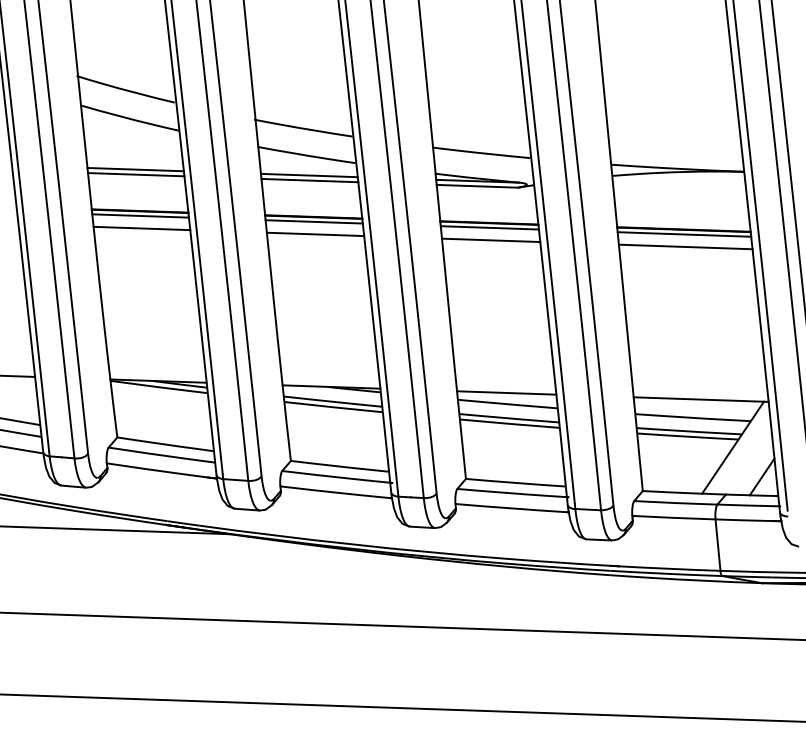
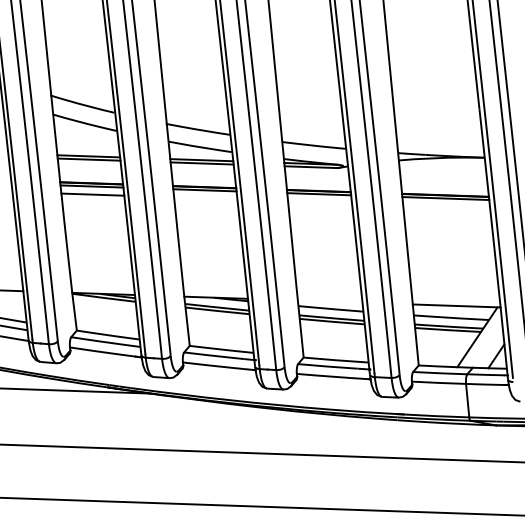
line: (315, 234) -> (205, 198), removed
line: (491, 240) -> (320, 202), removed
line: (685, 246) -> (446, 206), removed
line: (505, 392) -> (329, 301), removed

